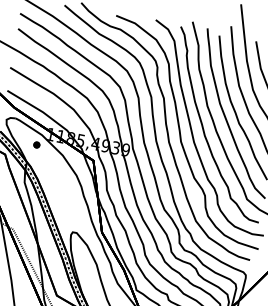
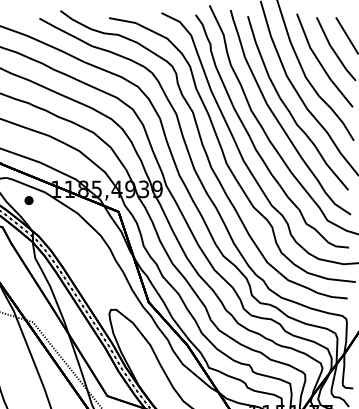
part: (36, 144) -> (28, 200), moved

